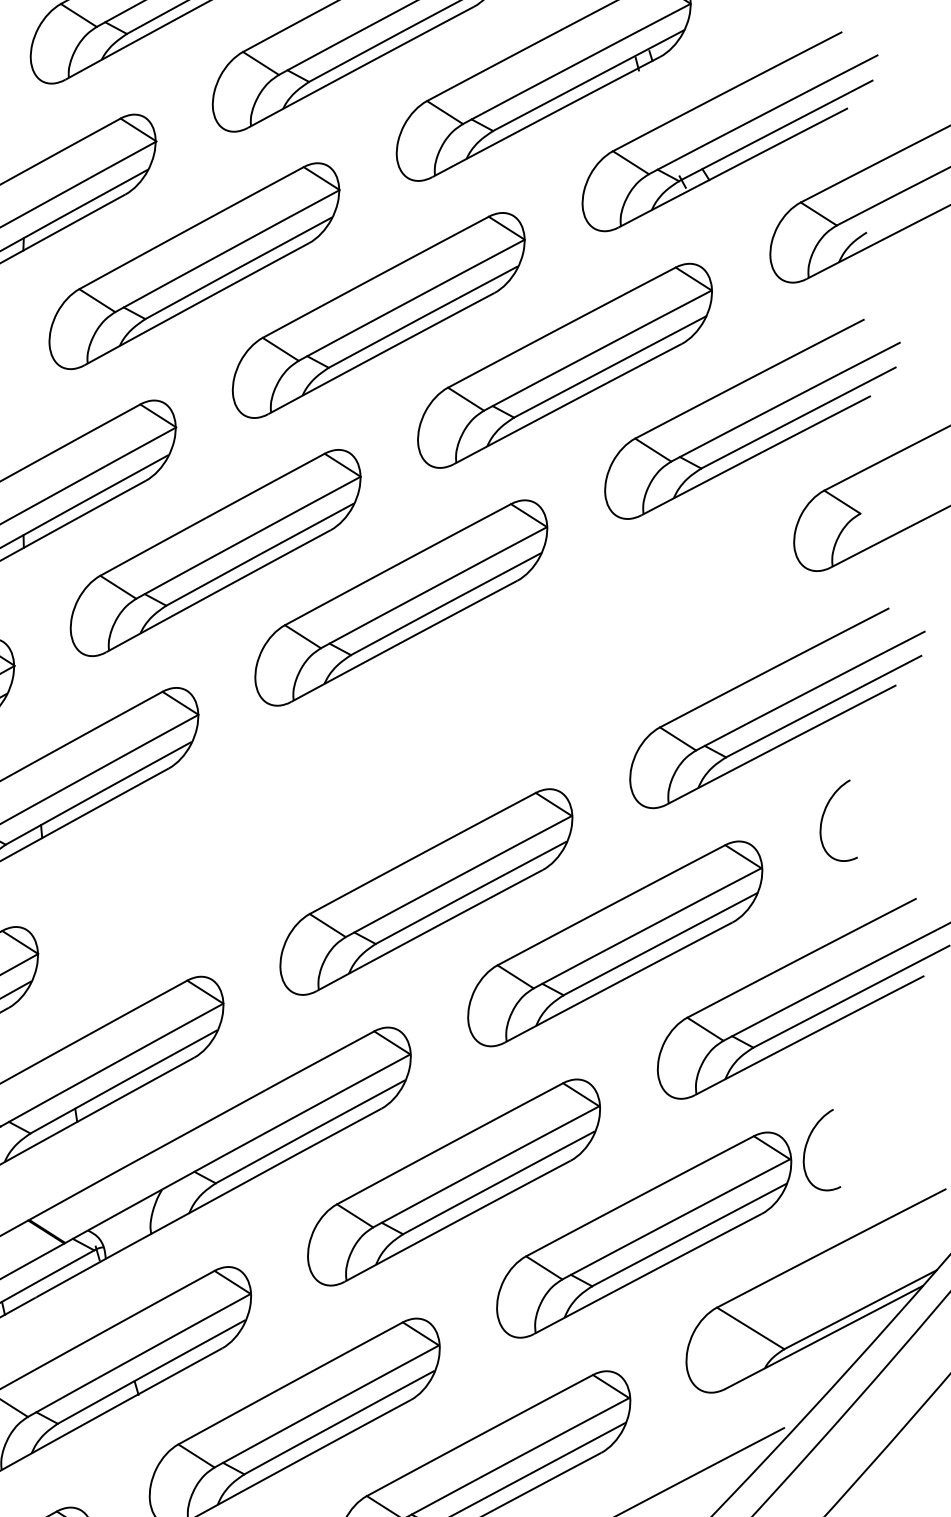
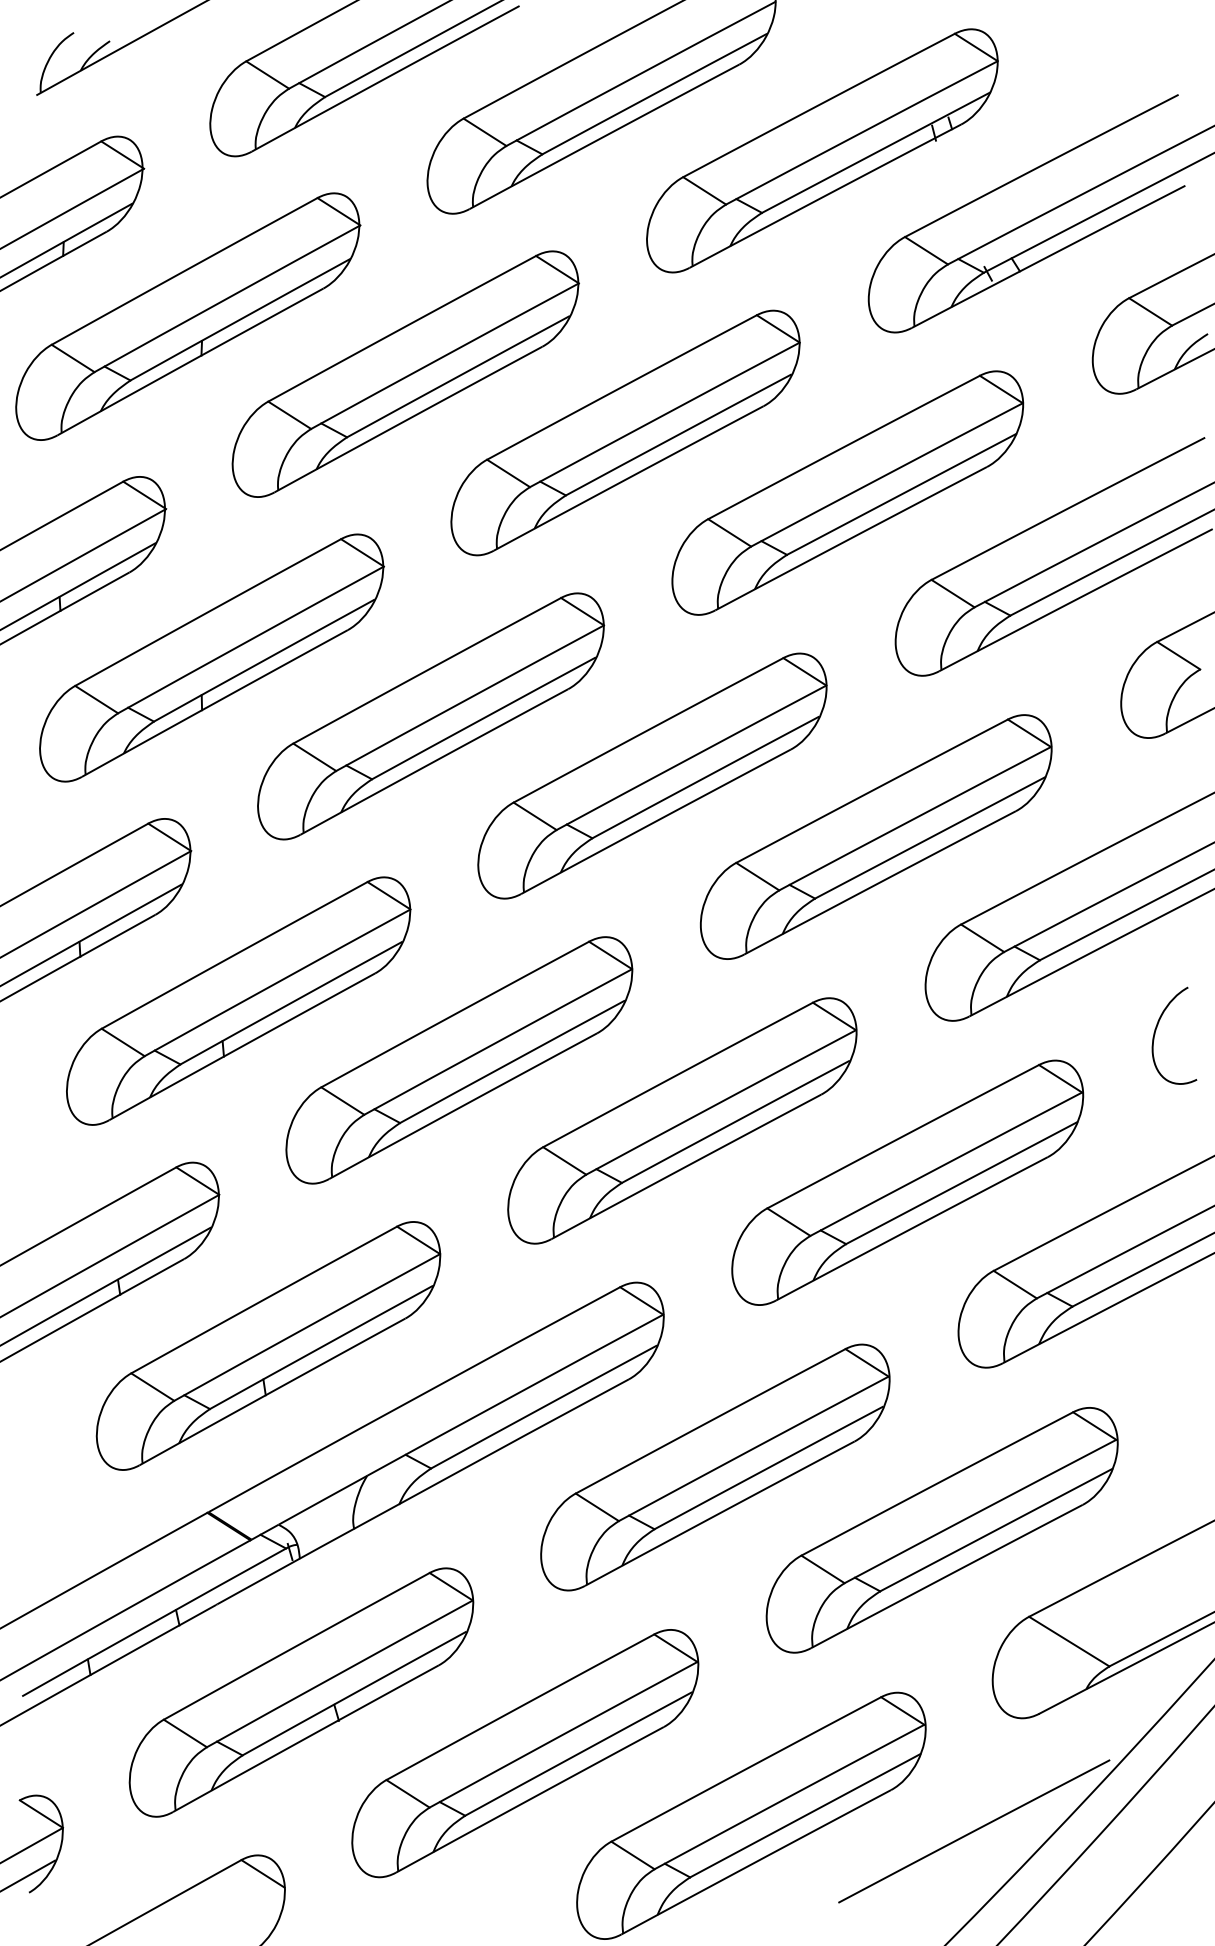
part: (588, 653) -> (875, 836), added
part: (239, 841) -> (459, 1060), added
curve: (807, 1145) -> (1136, 1423), removed

